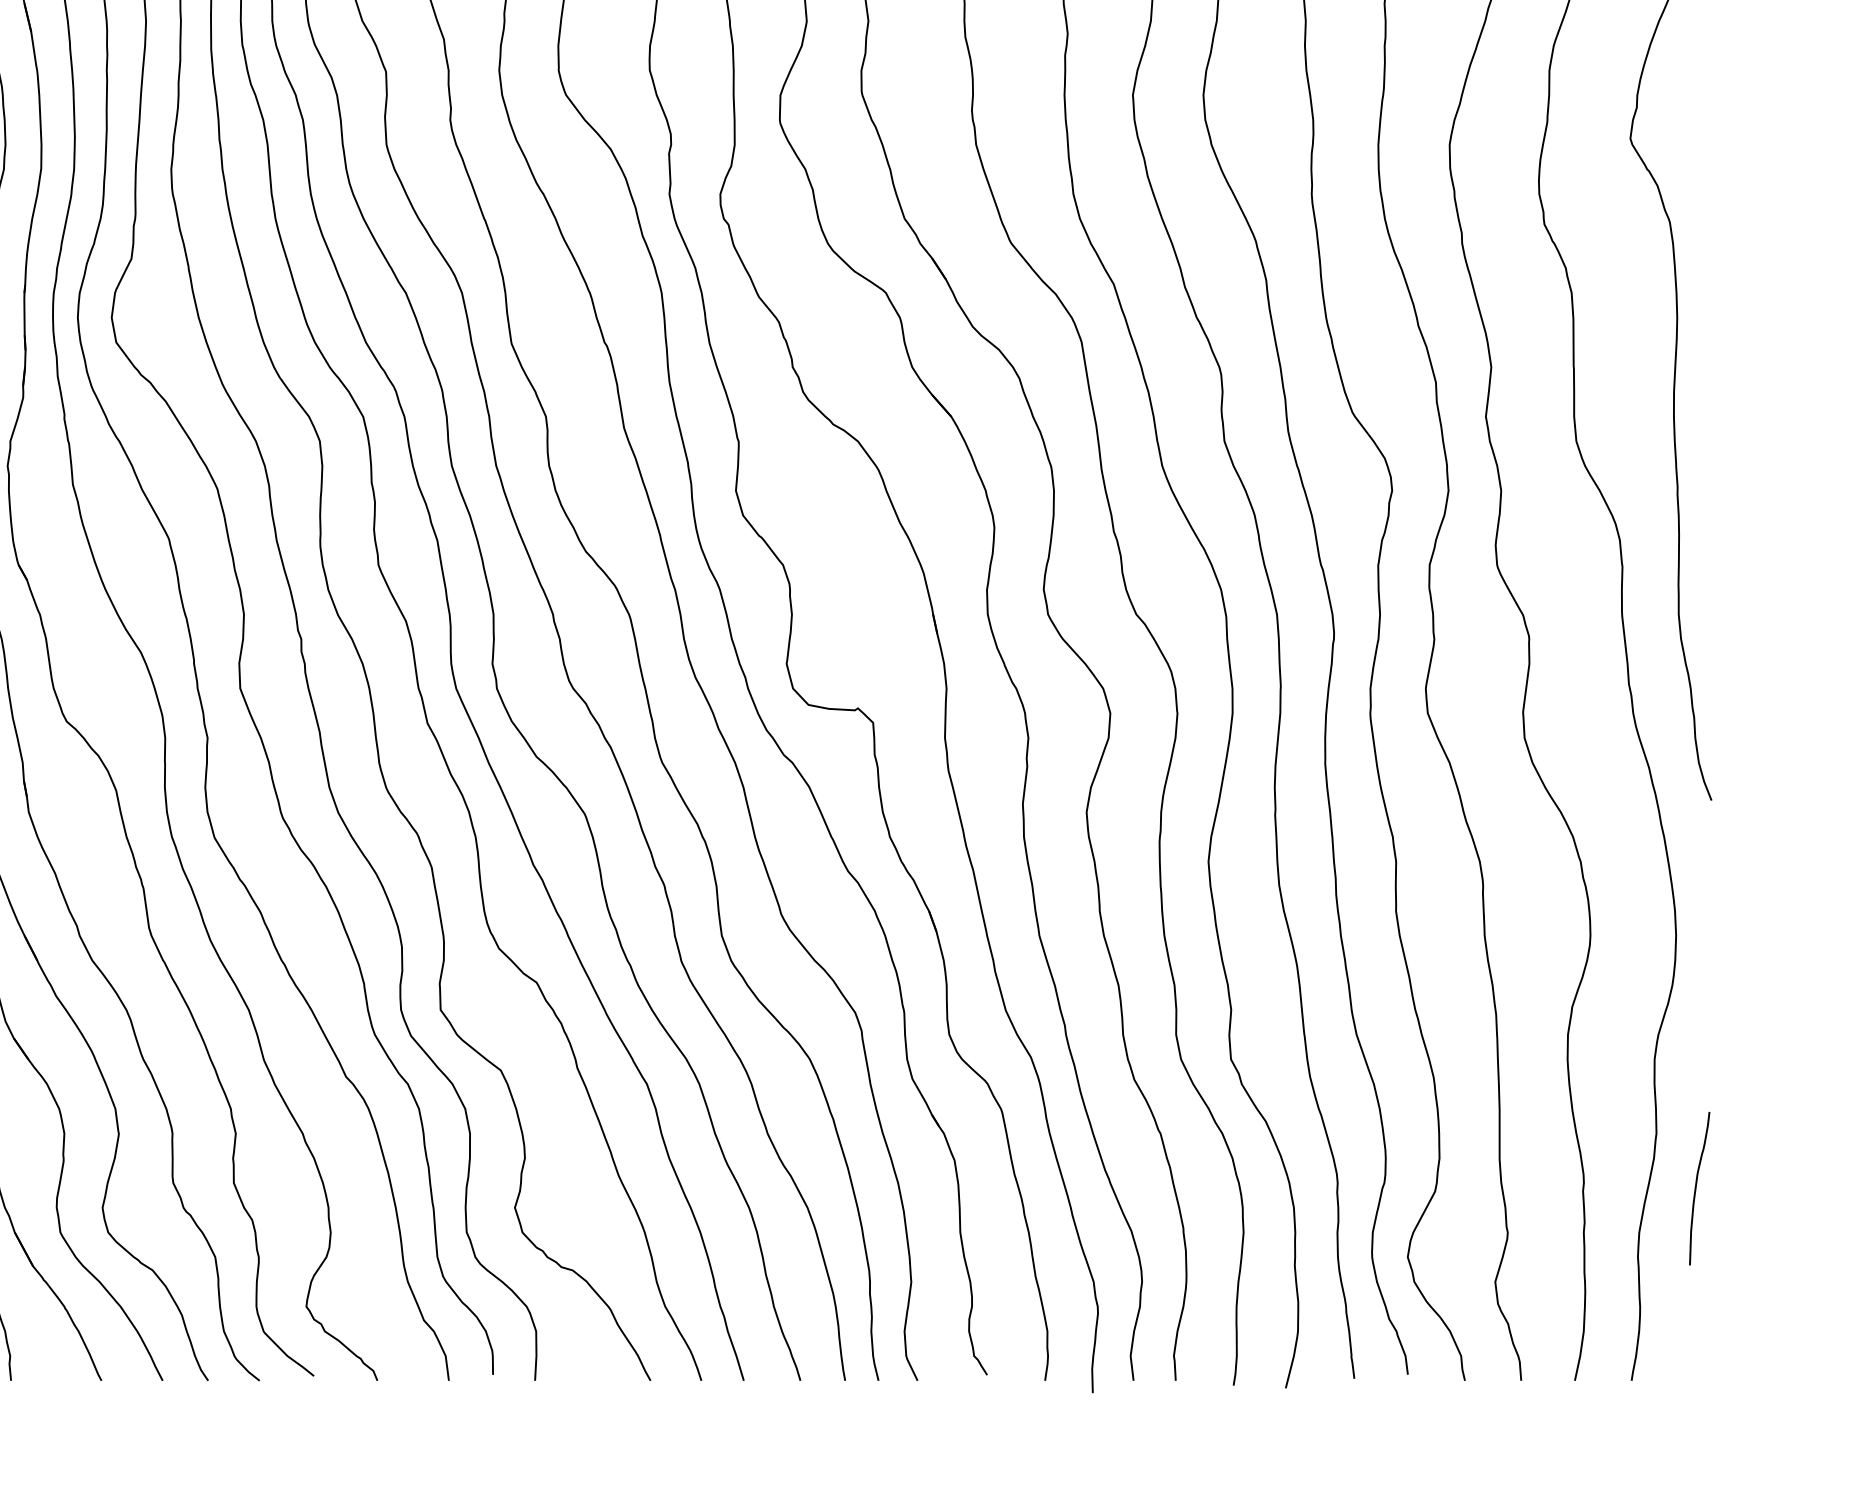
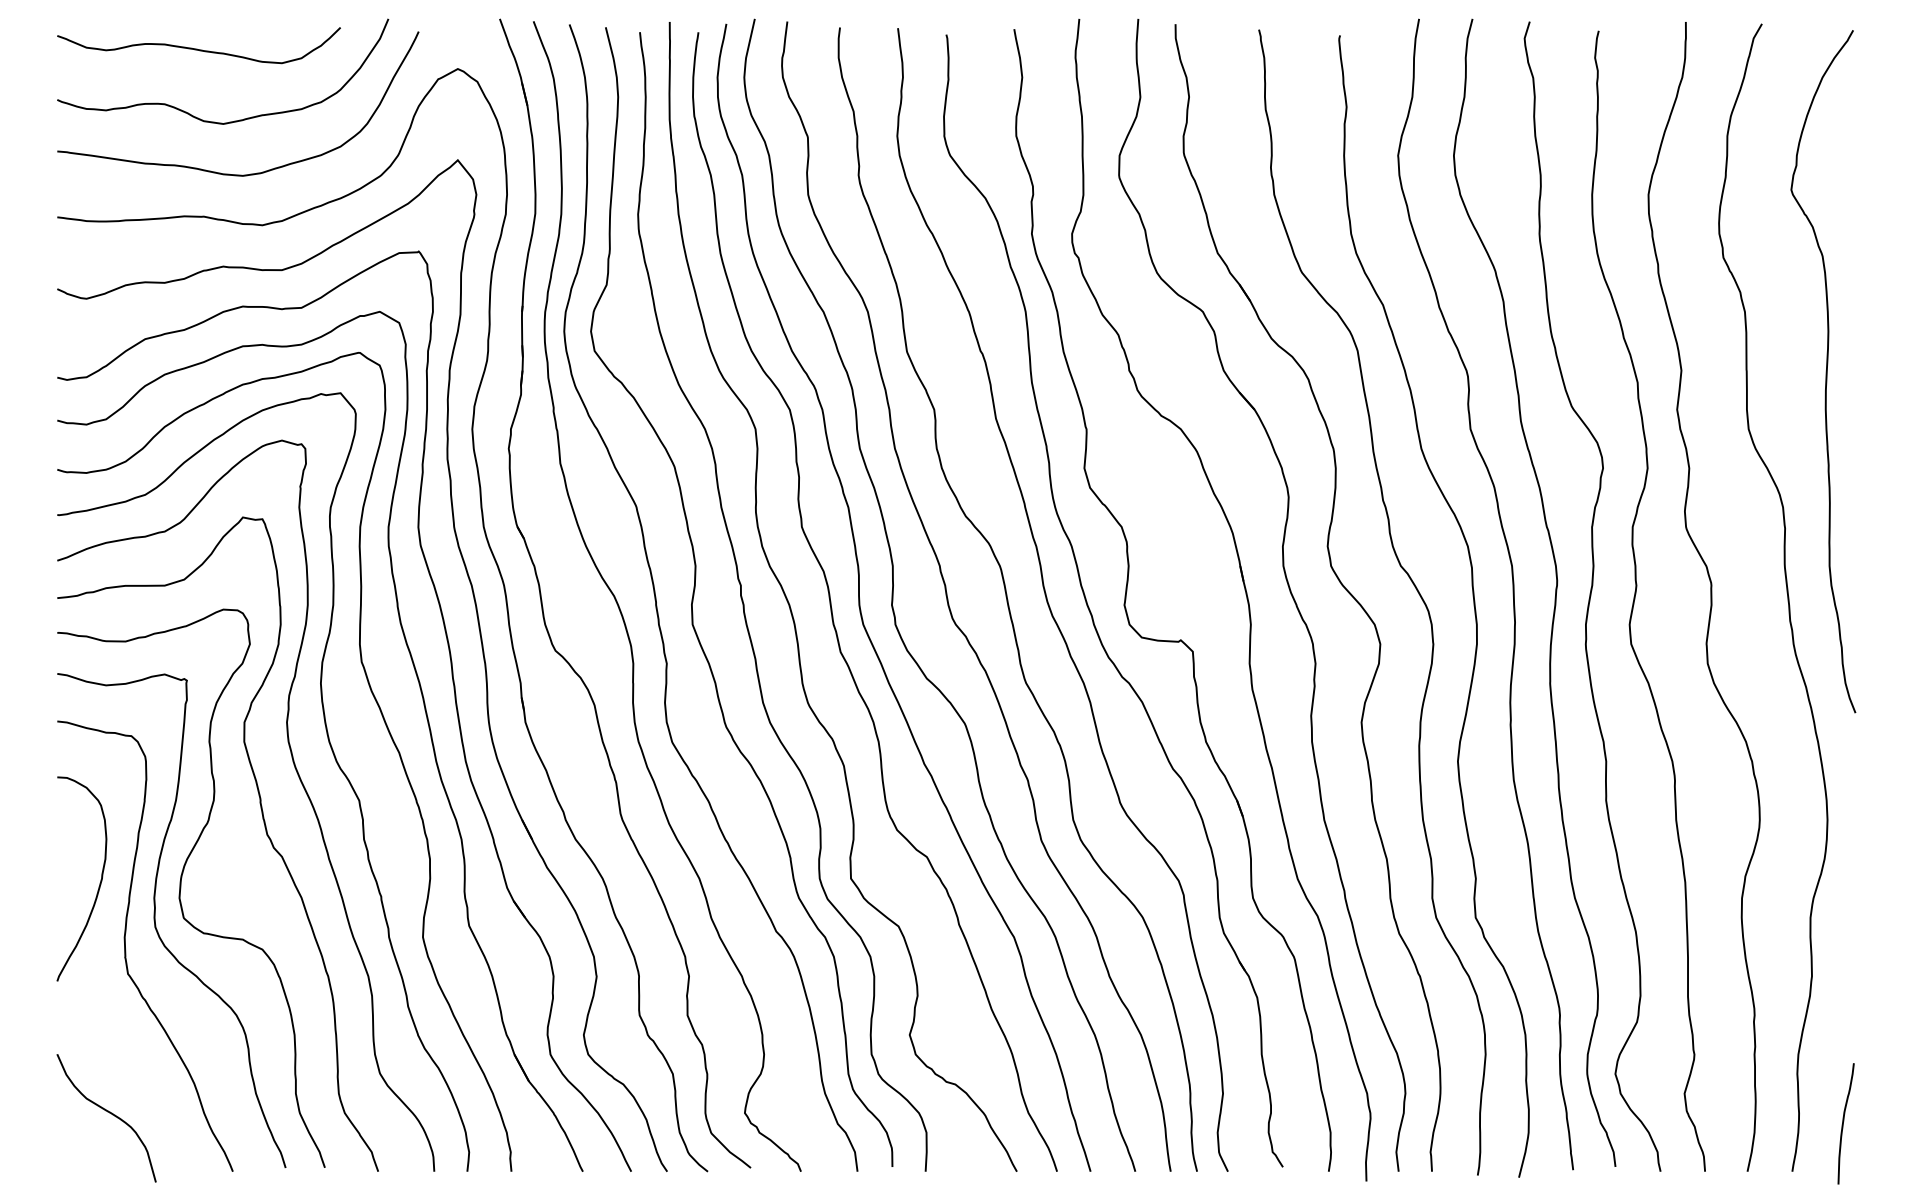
curve: (1696, 1188) -> (1843, 1123), moved

